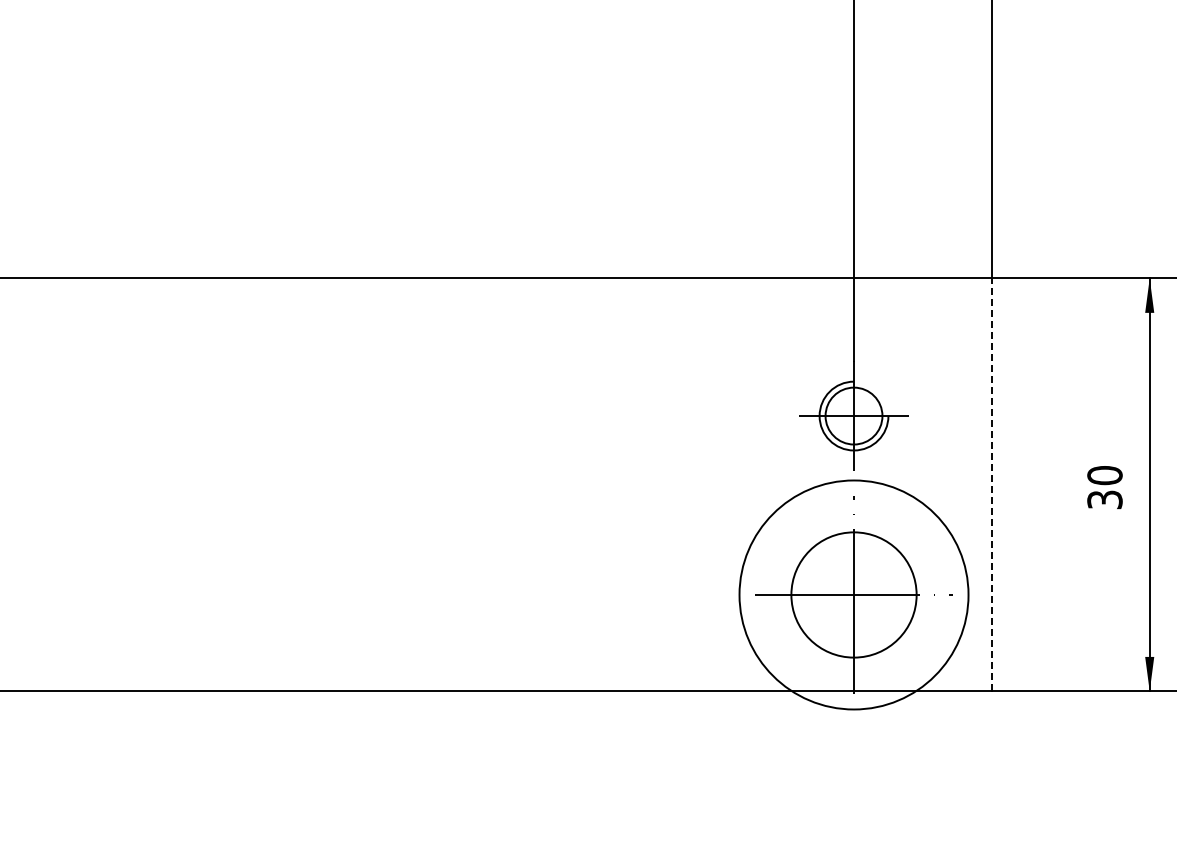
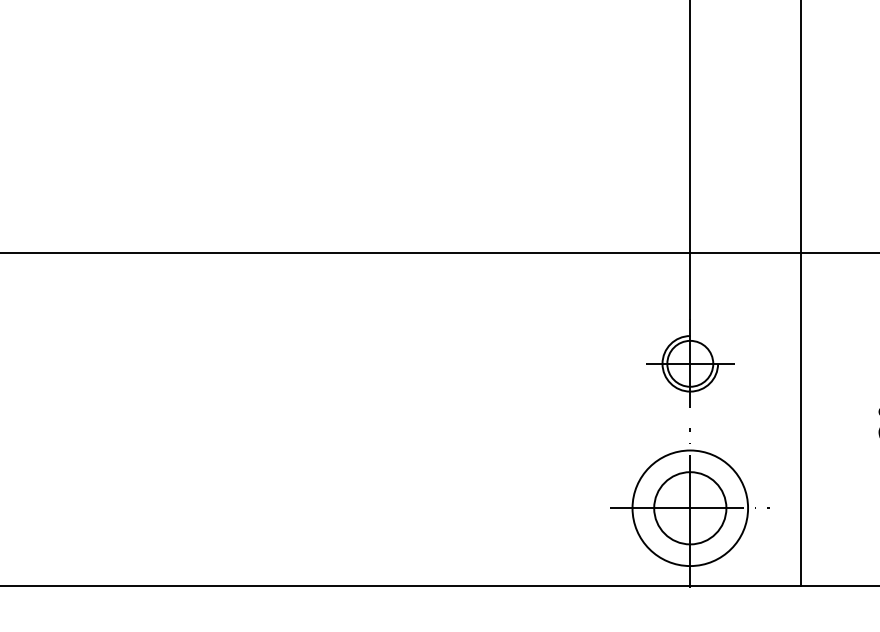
line: (991, 484) -> (801, 419), dashed -> solid
circle: (853, 594) -> (689, 507), size x0.62
circle: (853, 594) -> (689, 507), size x0.71

